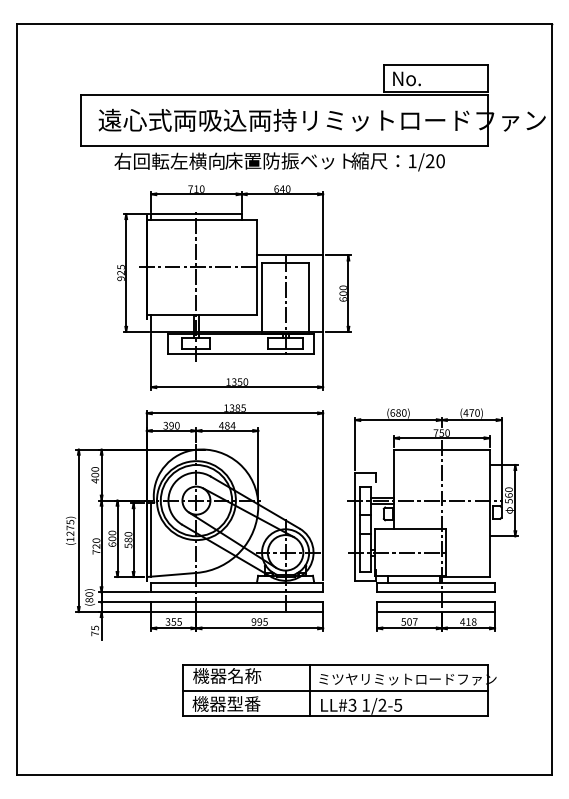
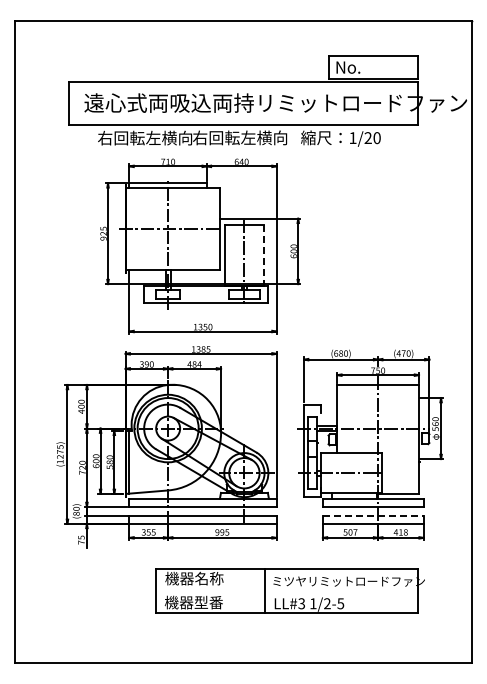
text: (289, 160) -> (247, 137), 床置防振ベット -> 右回転左横向
line: (309, 298) -> (264, 255), solid -> dashed
line: (436, 602) -> (373, 515), solid -> dashed
line: (334, 691) -> (286, 591), removed

